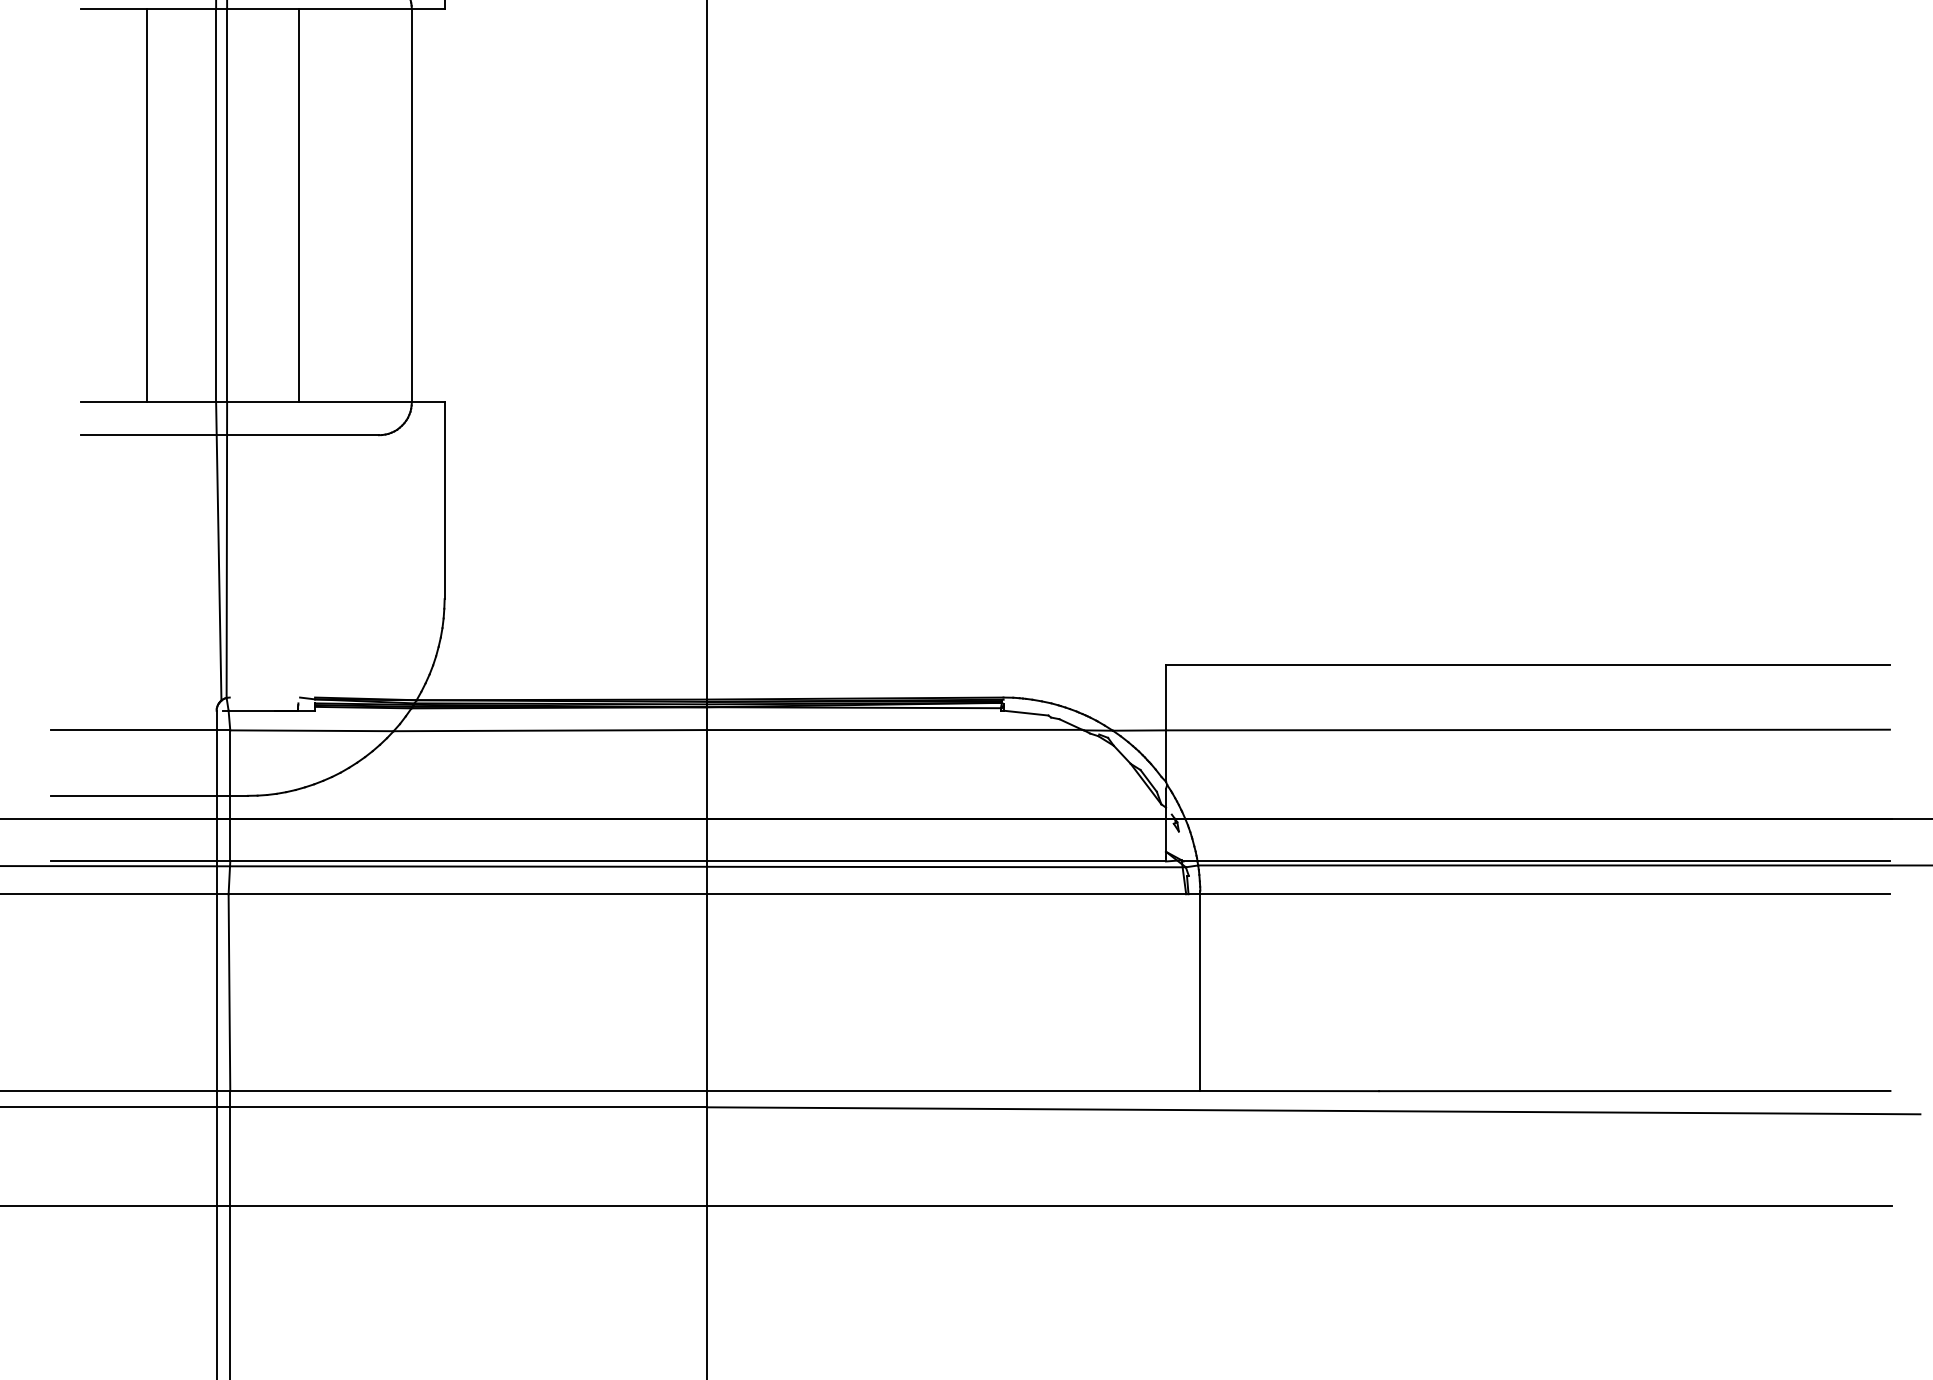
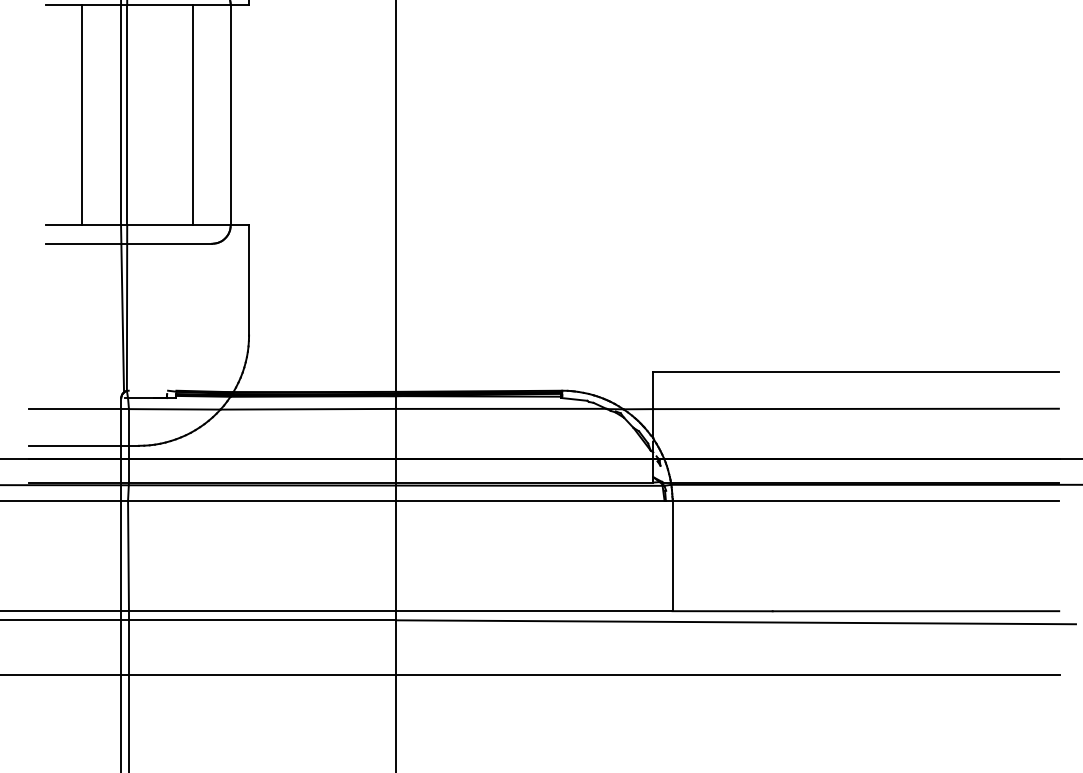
line: (299, 204) -> (192, 114), moved

